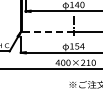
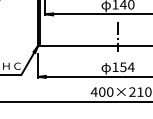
line: (46, 32) -> (77, 46), dashed -> solid

